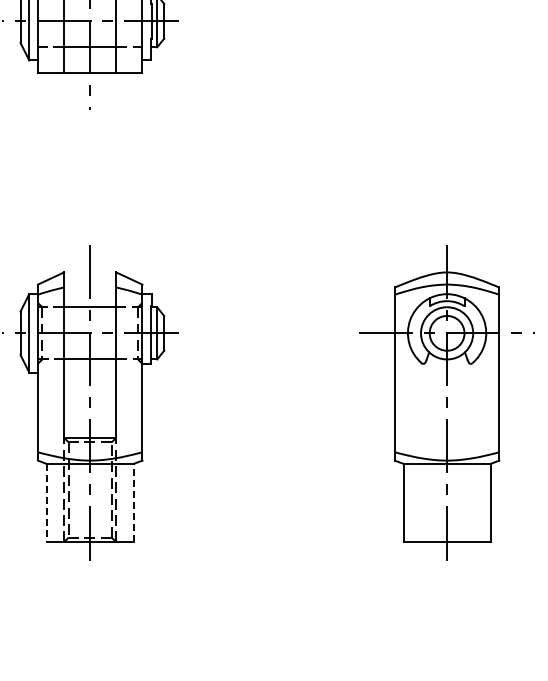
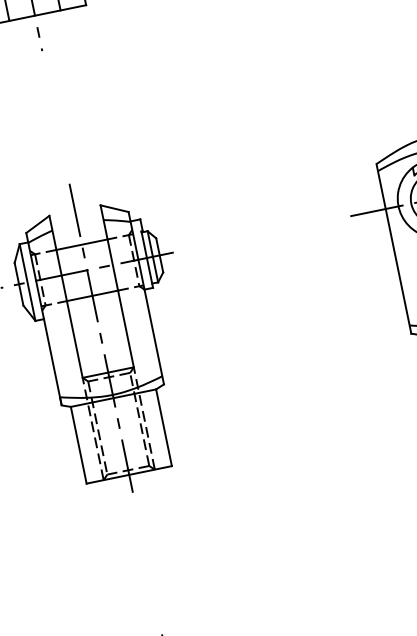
line: (133, 502) -> (163, 427), dashed -> solid
line: (46, 503) -> (78, 445), dashed -> solid

